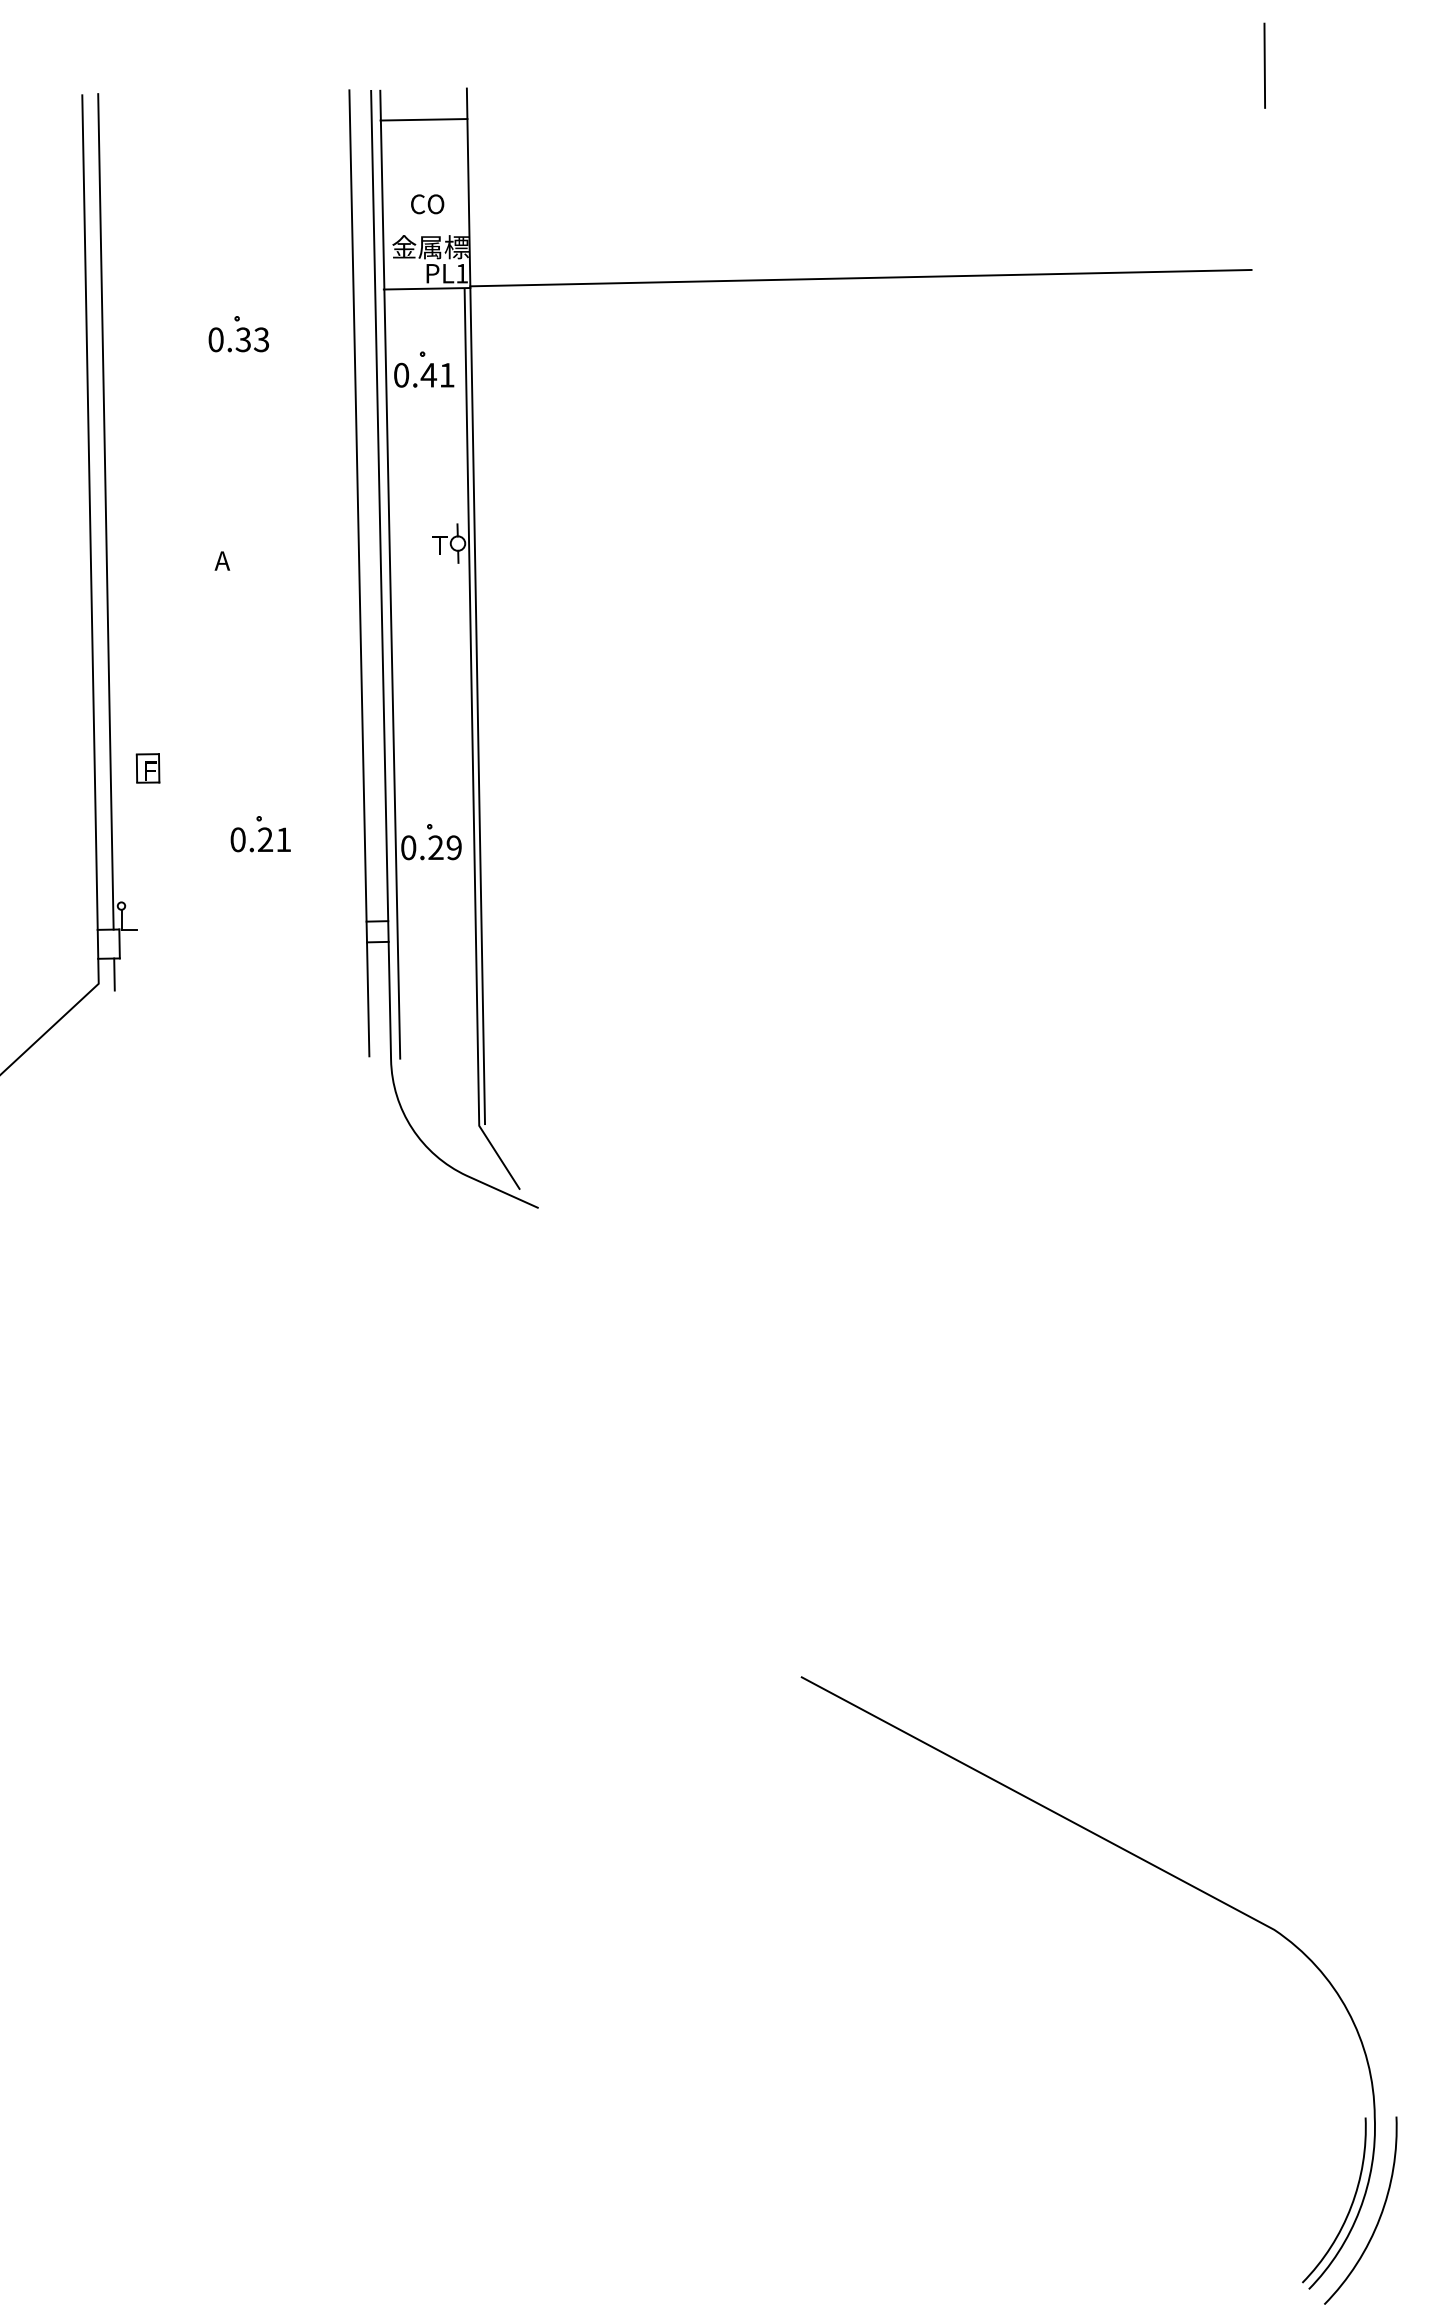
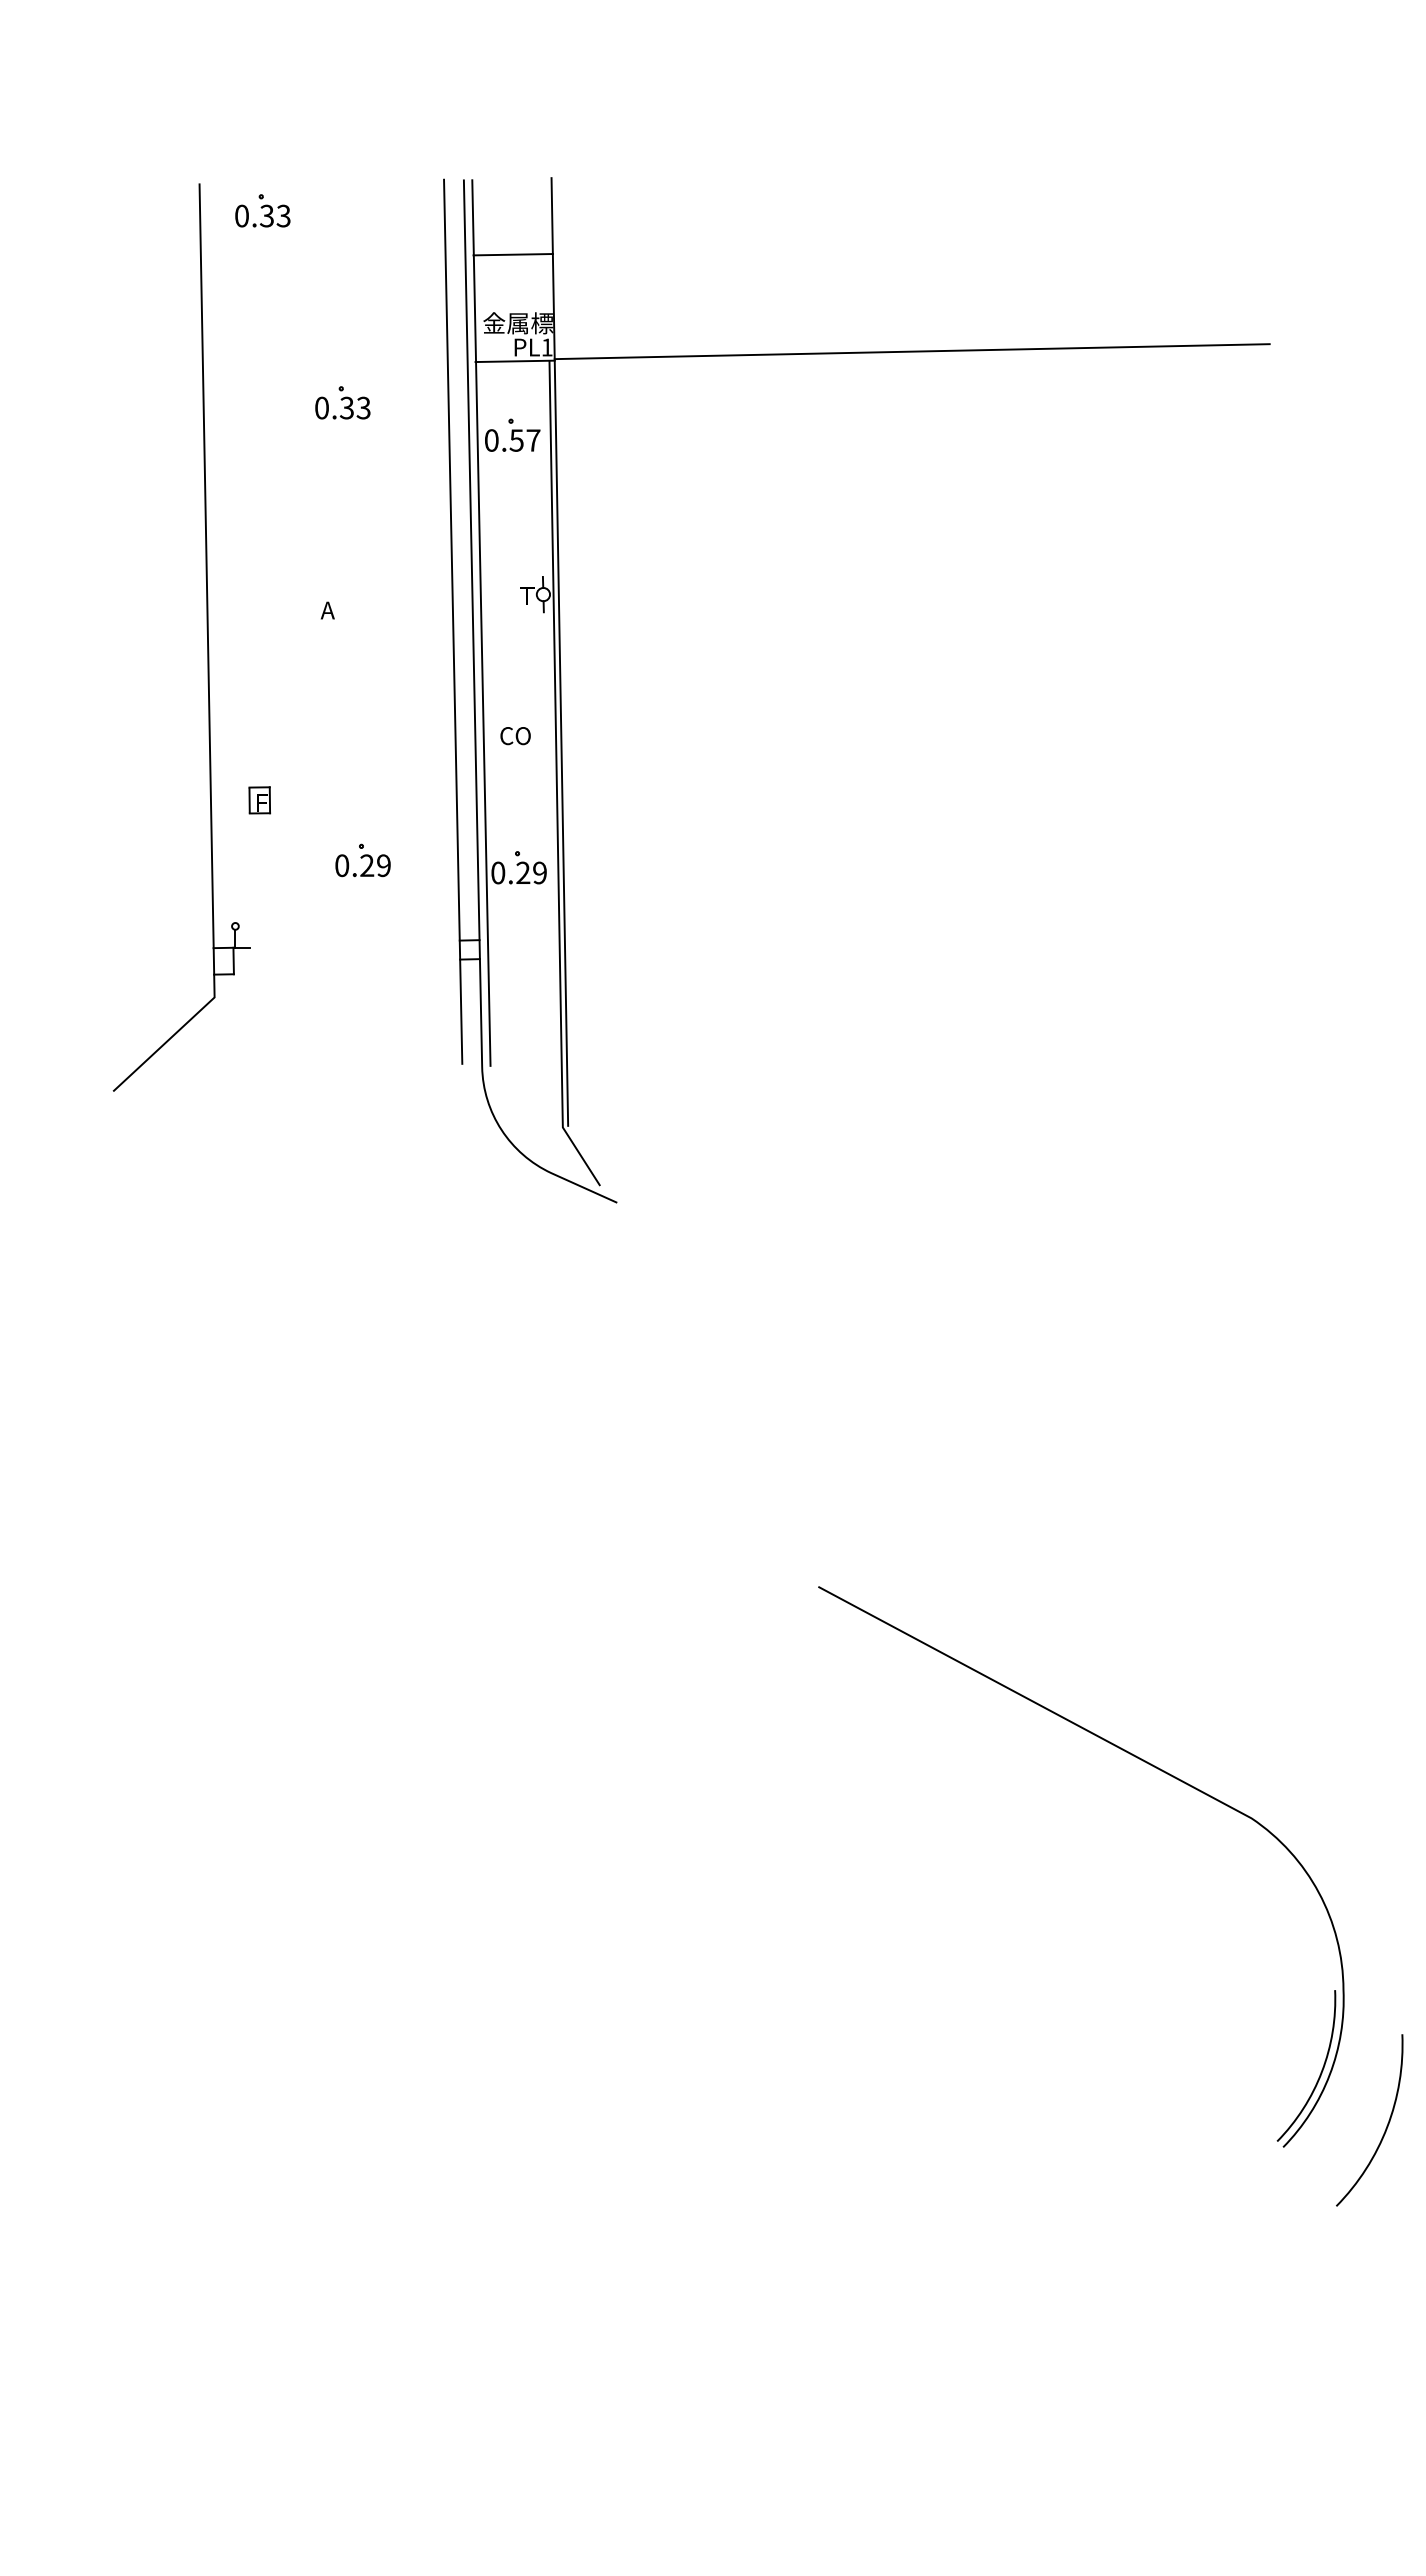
line: (1264, 64) -> (1281, 156), removed
line: (424, 119) -> (513, 254), moved
part: (151, 123) -> (262, 210), added
text: (427, 204) -> (515, 736), moved
text: (437, 375) -> (524, 440), 0.41 -> 0.57
line: (106, 511) -> (221, 565), removed
text: (283, 839) -> (383, 865), 0.21 -> 0.29
line: (113, 973) -> (228, 988), removed
part: (1155, 1867) -> (1142, 1761), moved

